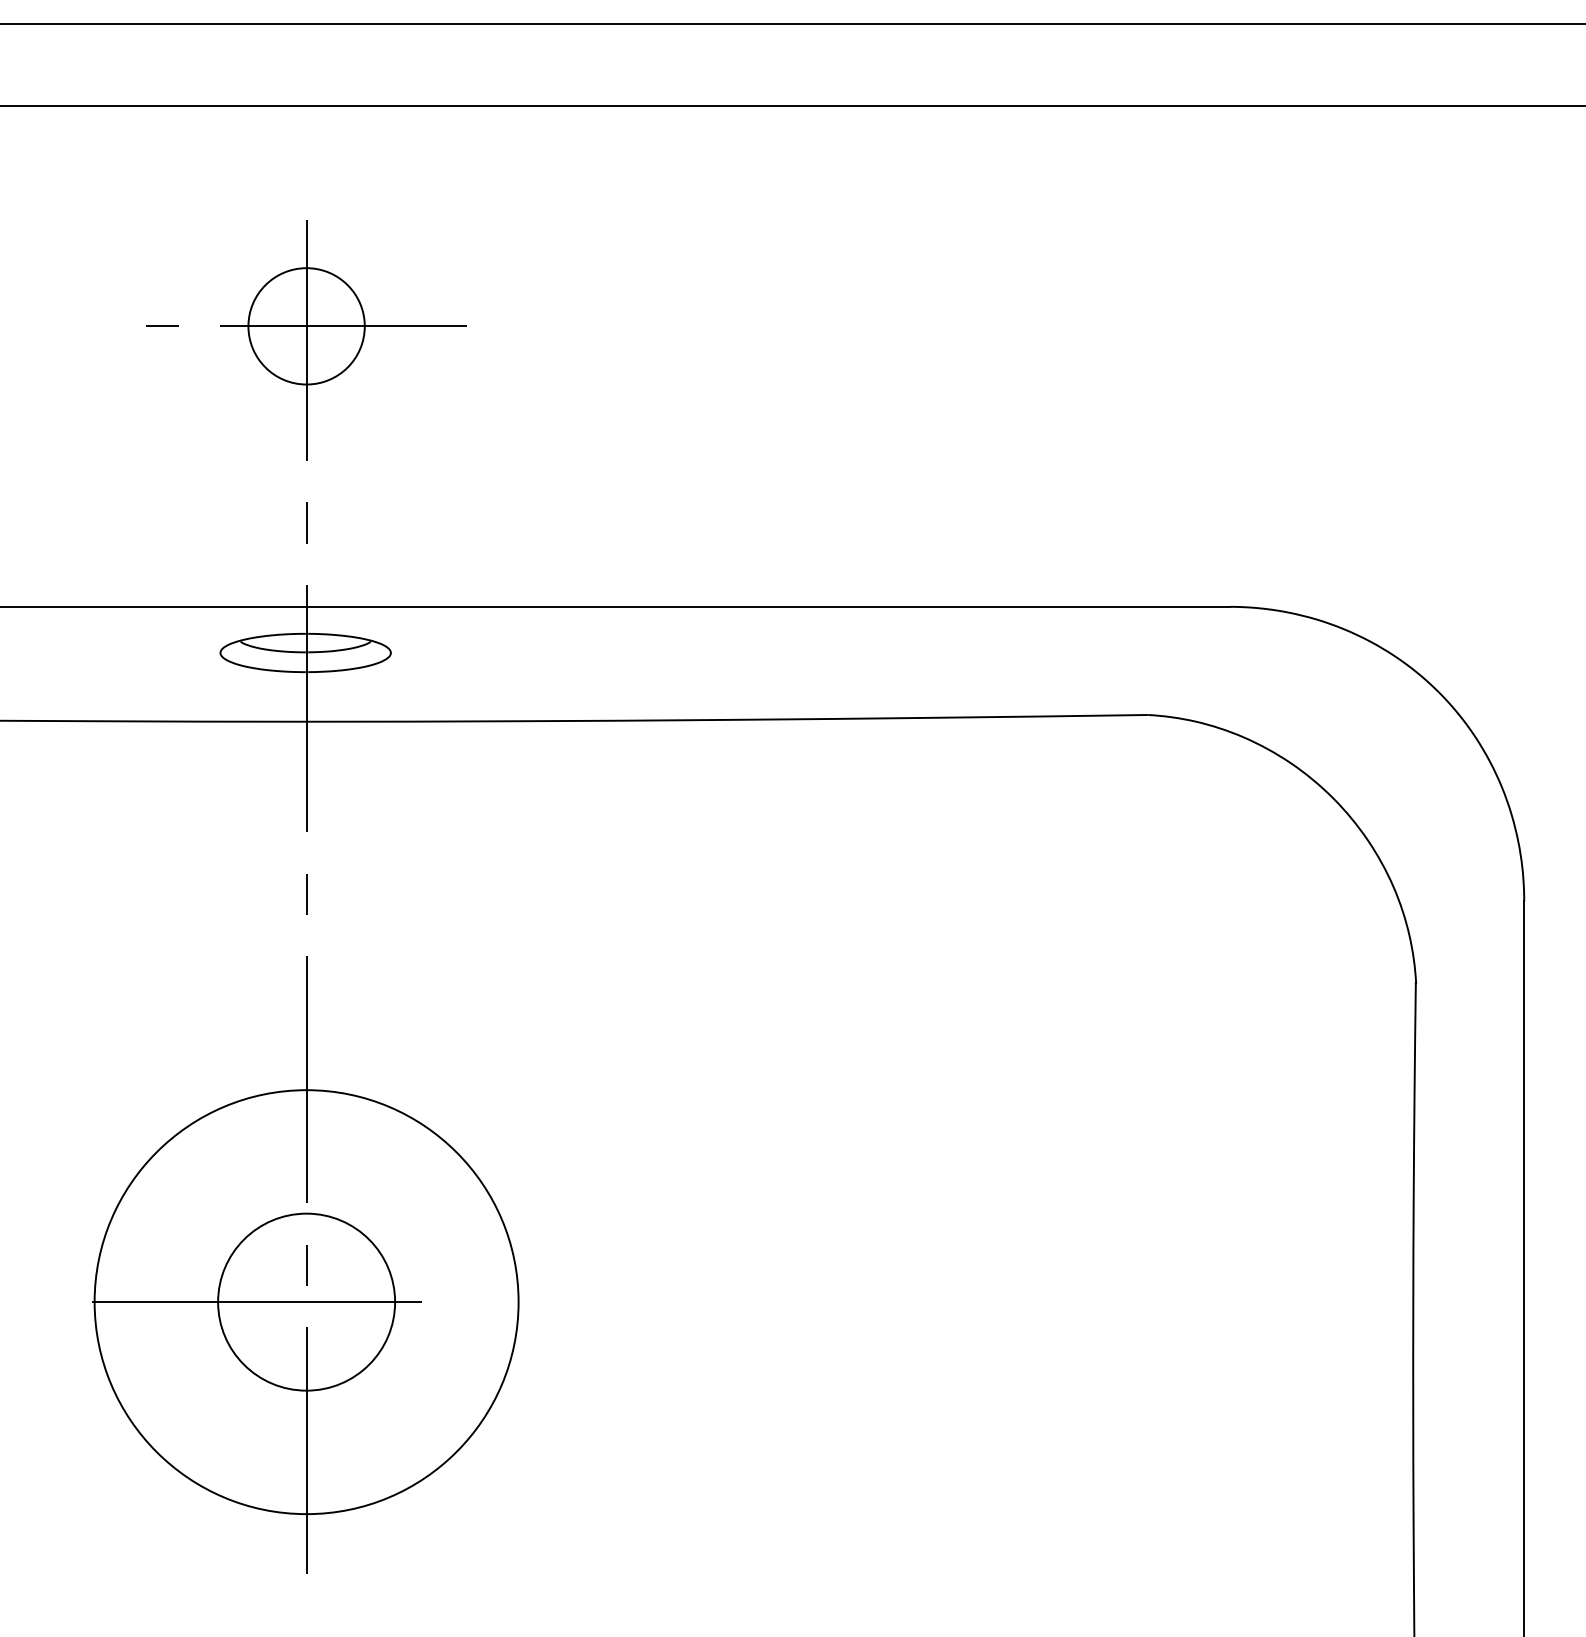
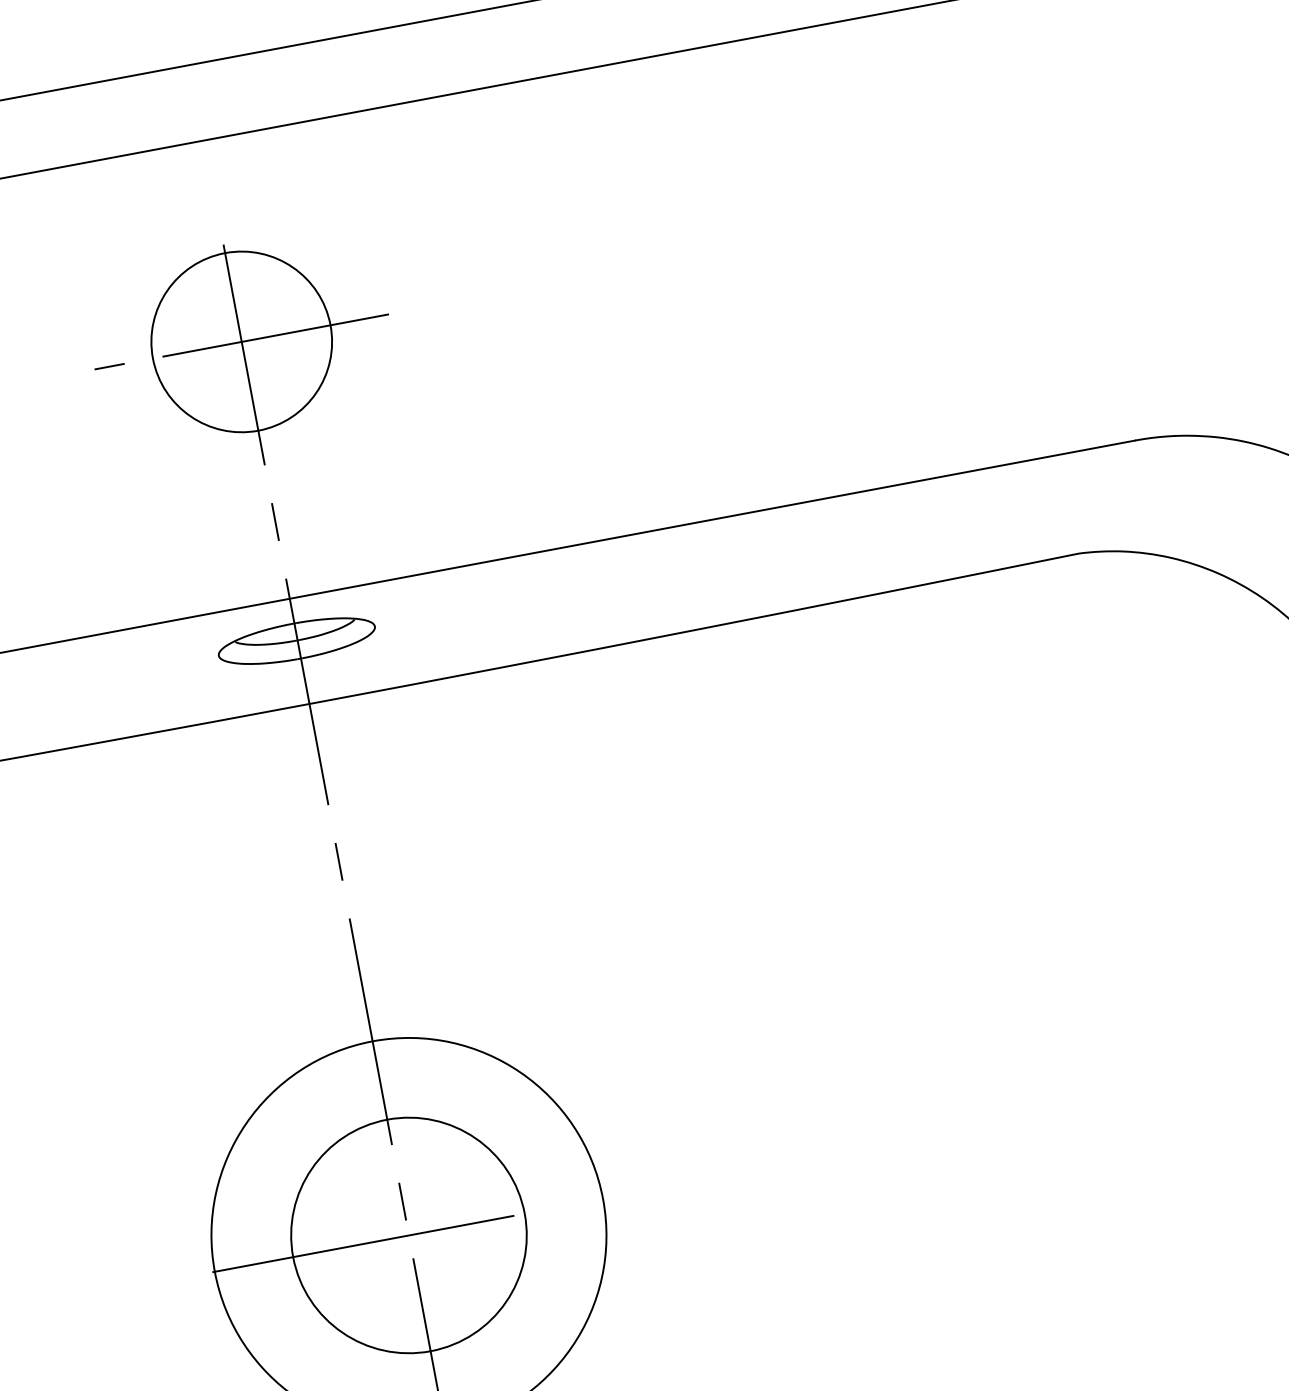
circle: (306, 326) -> (241, 342), size x1.67
circle: (306, 1301) -> (408, 1234), size x1.43

